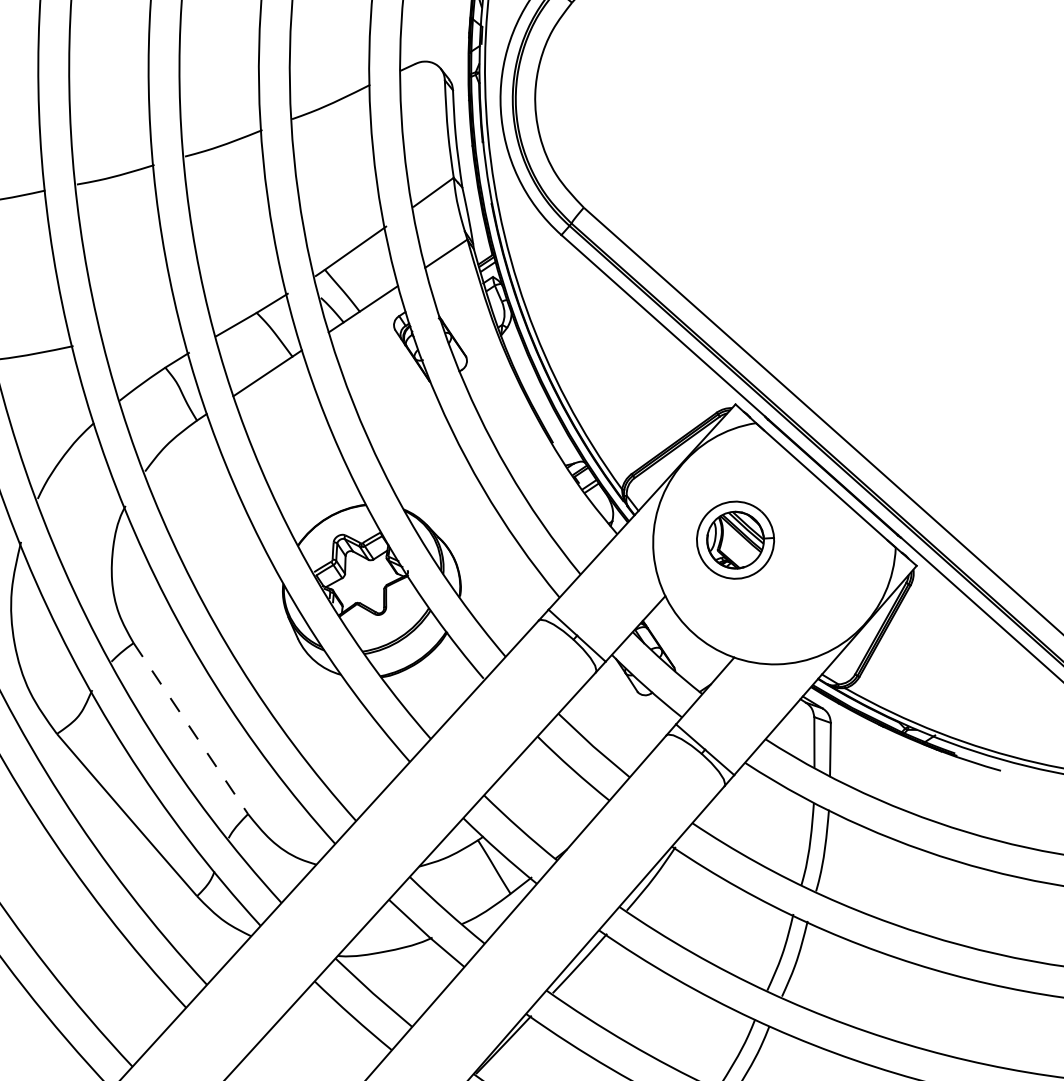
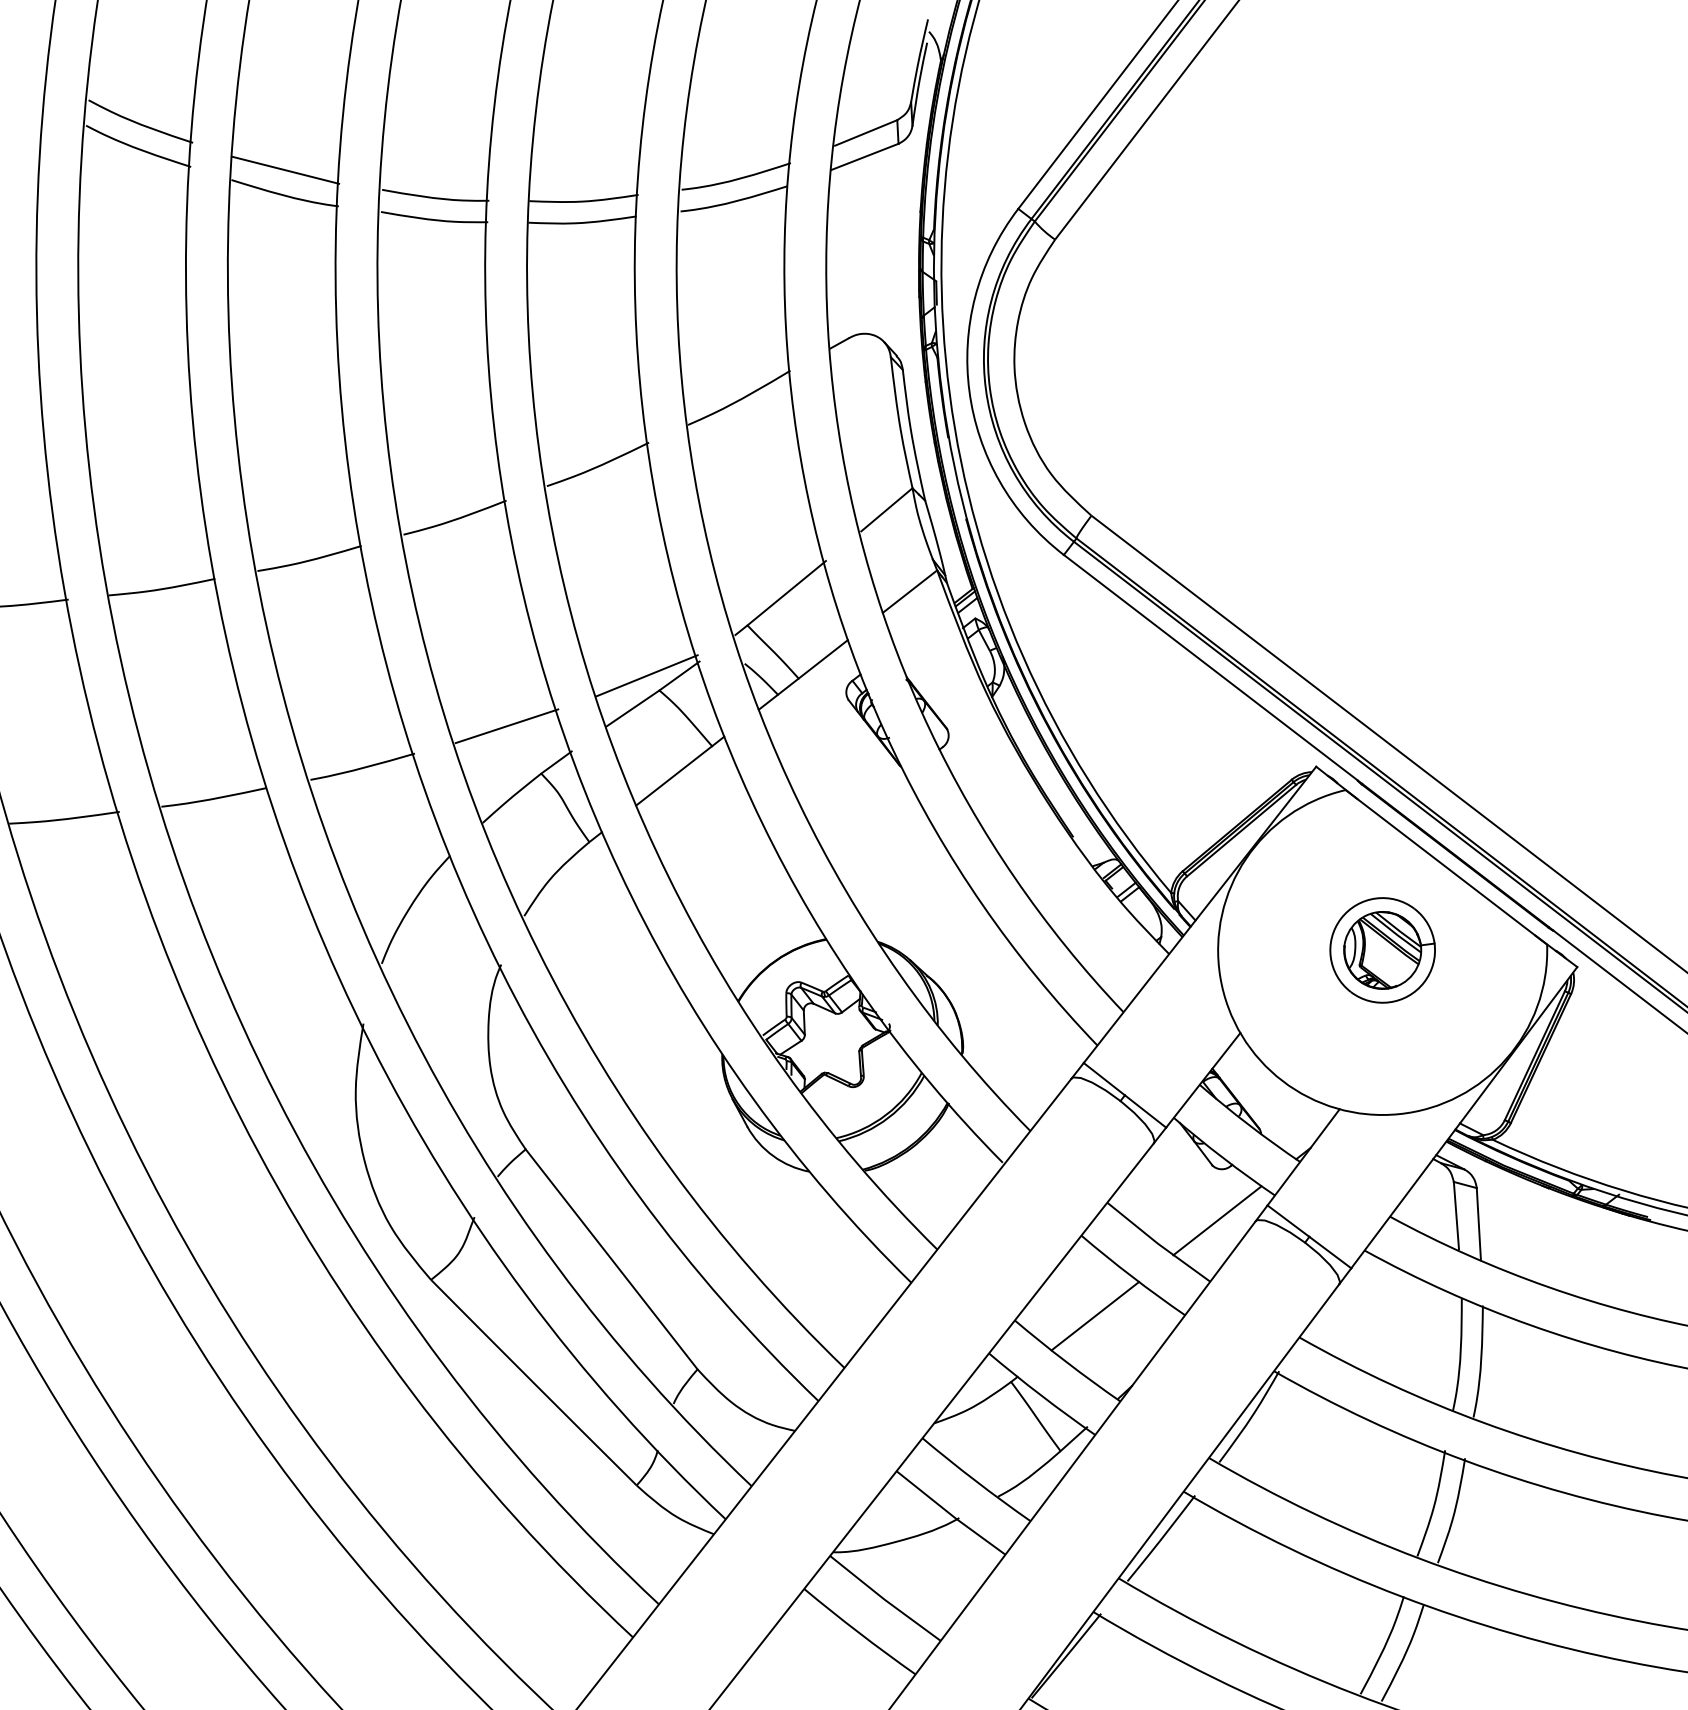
line: (248, 301) -> (646, 675), added
line: (142, 331) -> (506, 726), added
part: (735, 540) -> (1382, 950), moved
line: (190, 728) -> (611, 1259), dashed -> solid
line: (638, 732) -> (1217, 1220), added
line: (543, 796) -> (1095, 1315), added

